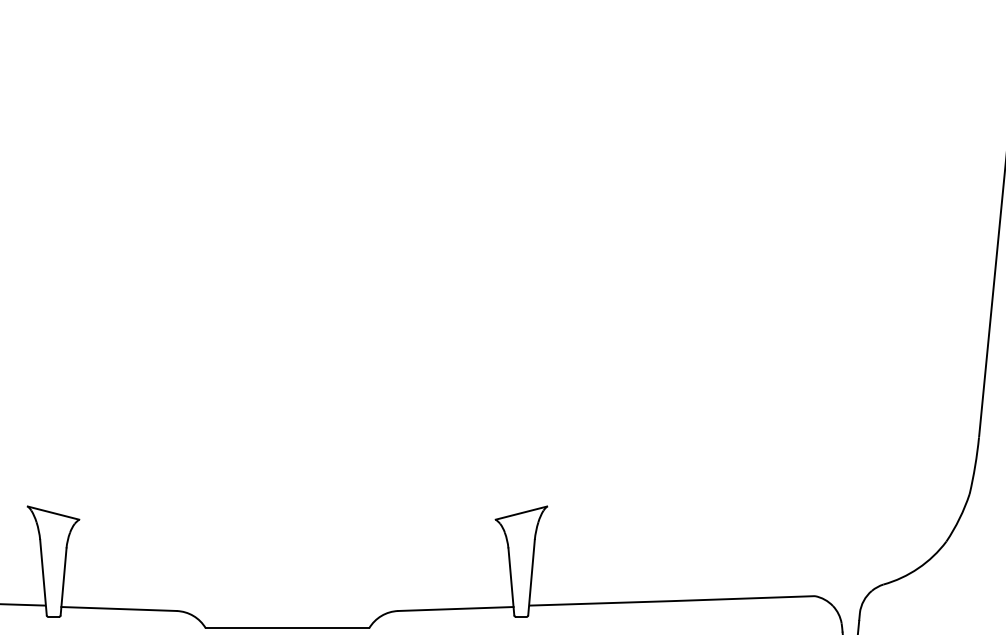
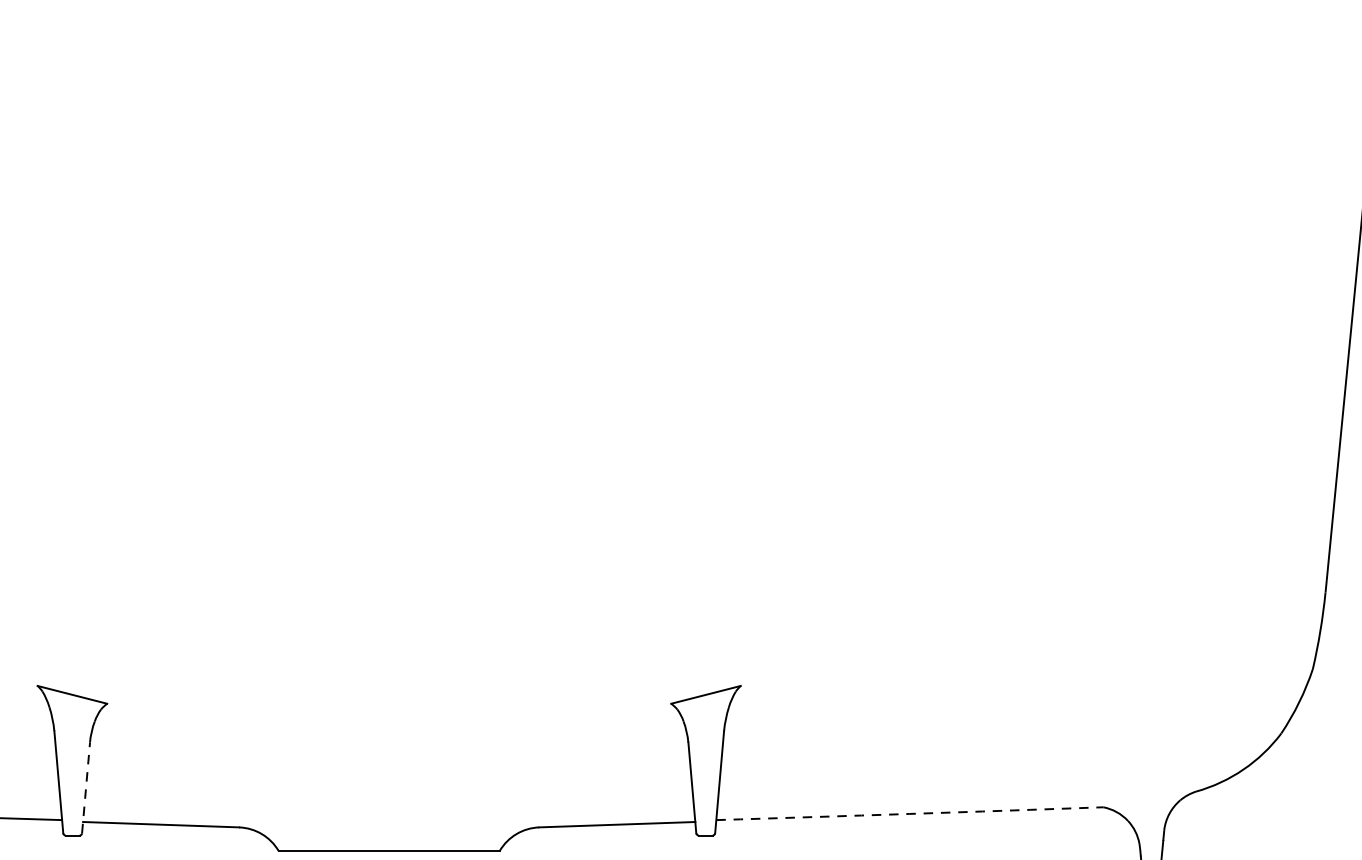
line: (63, 581) -> (85, 787), solid -> dashed
arc: (672, 601) -> (910, 814), solid -> dashed

